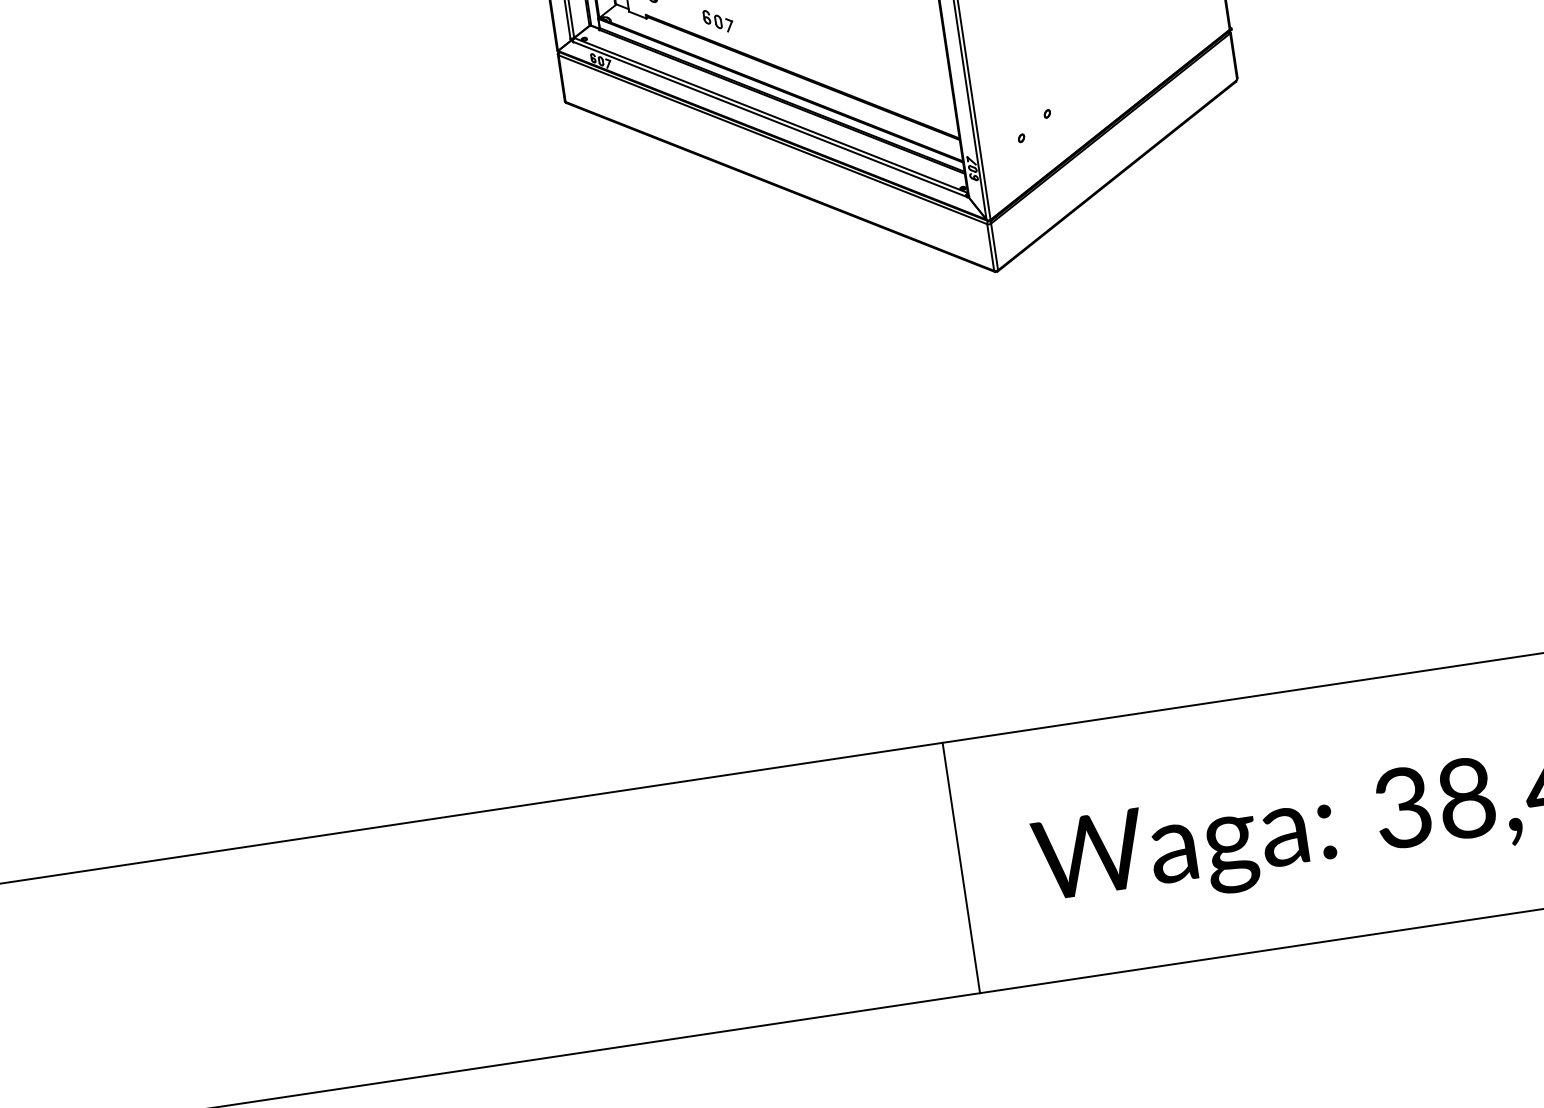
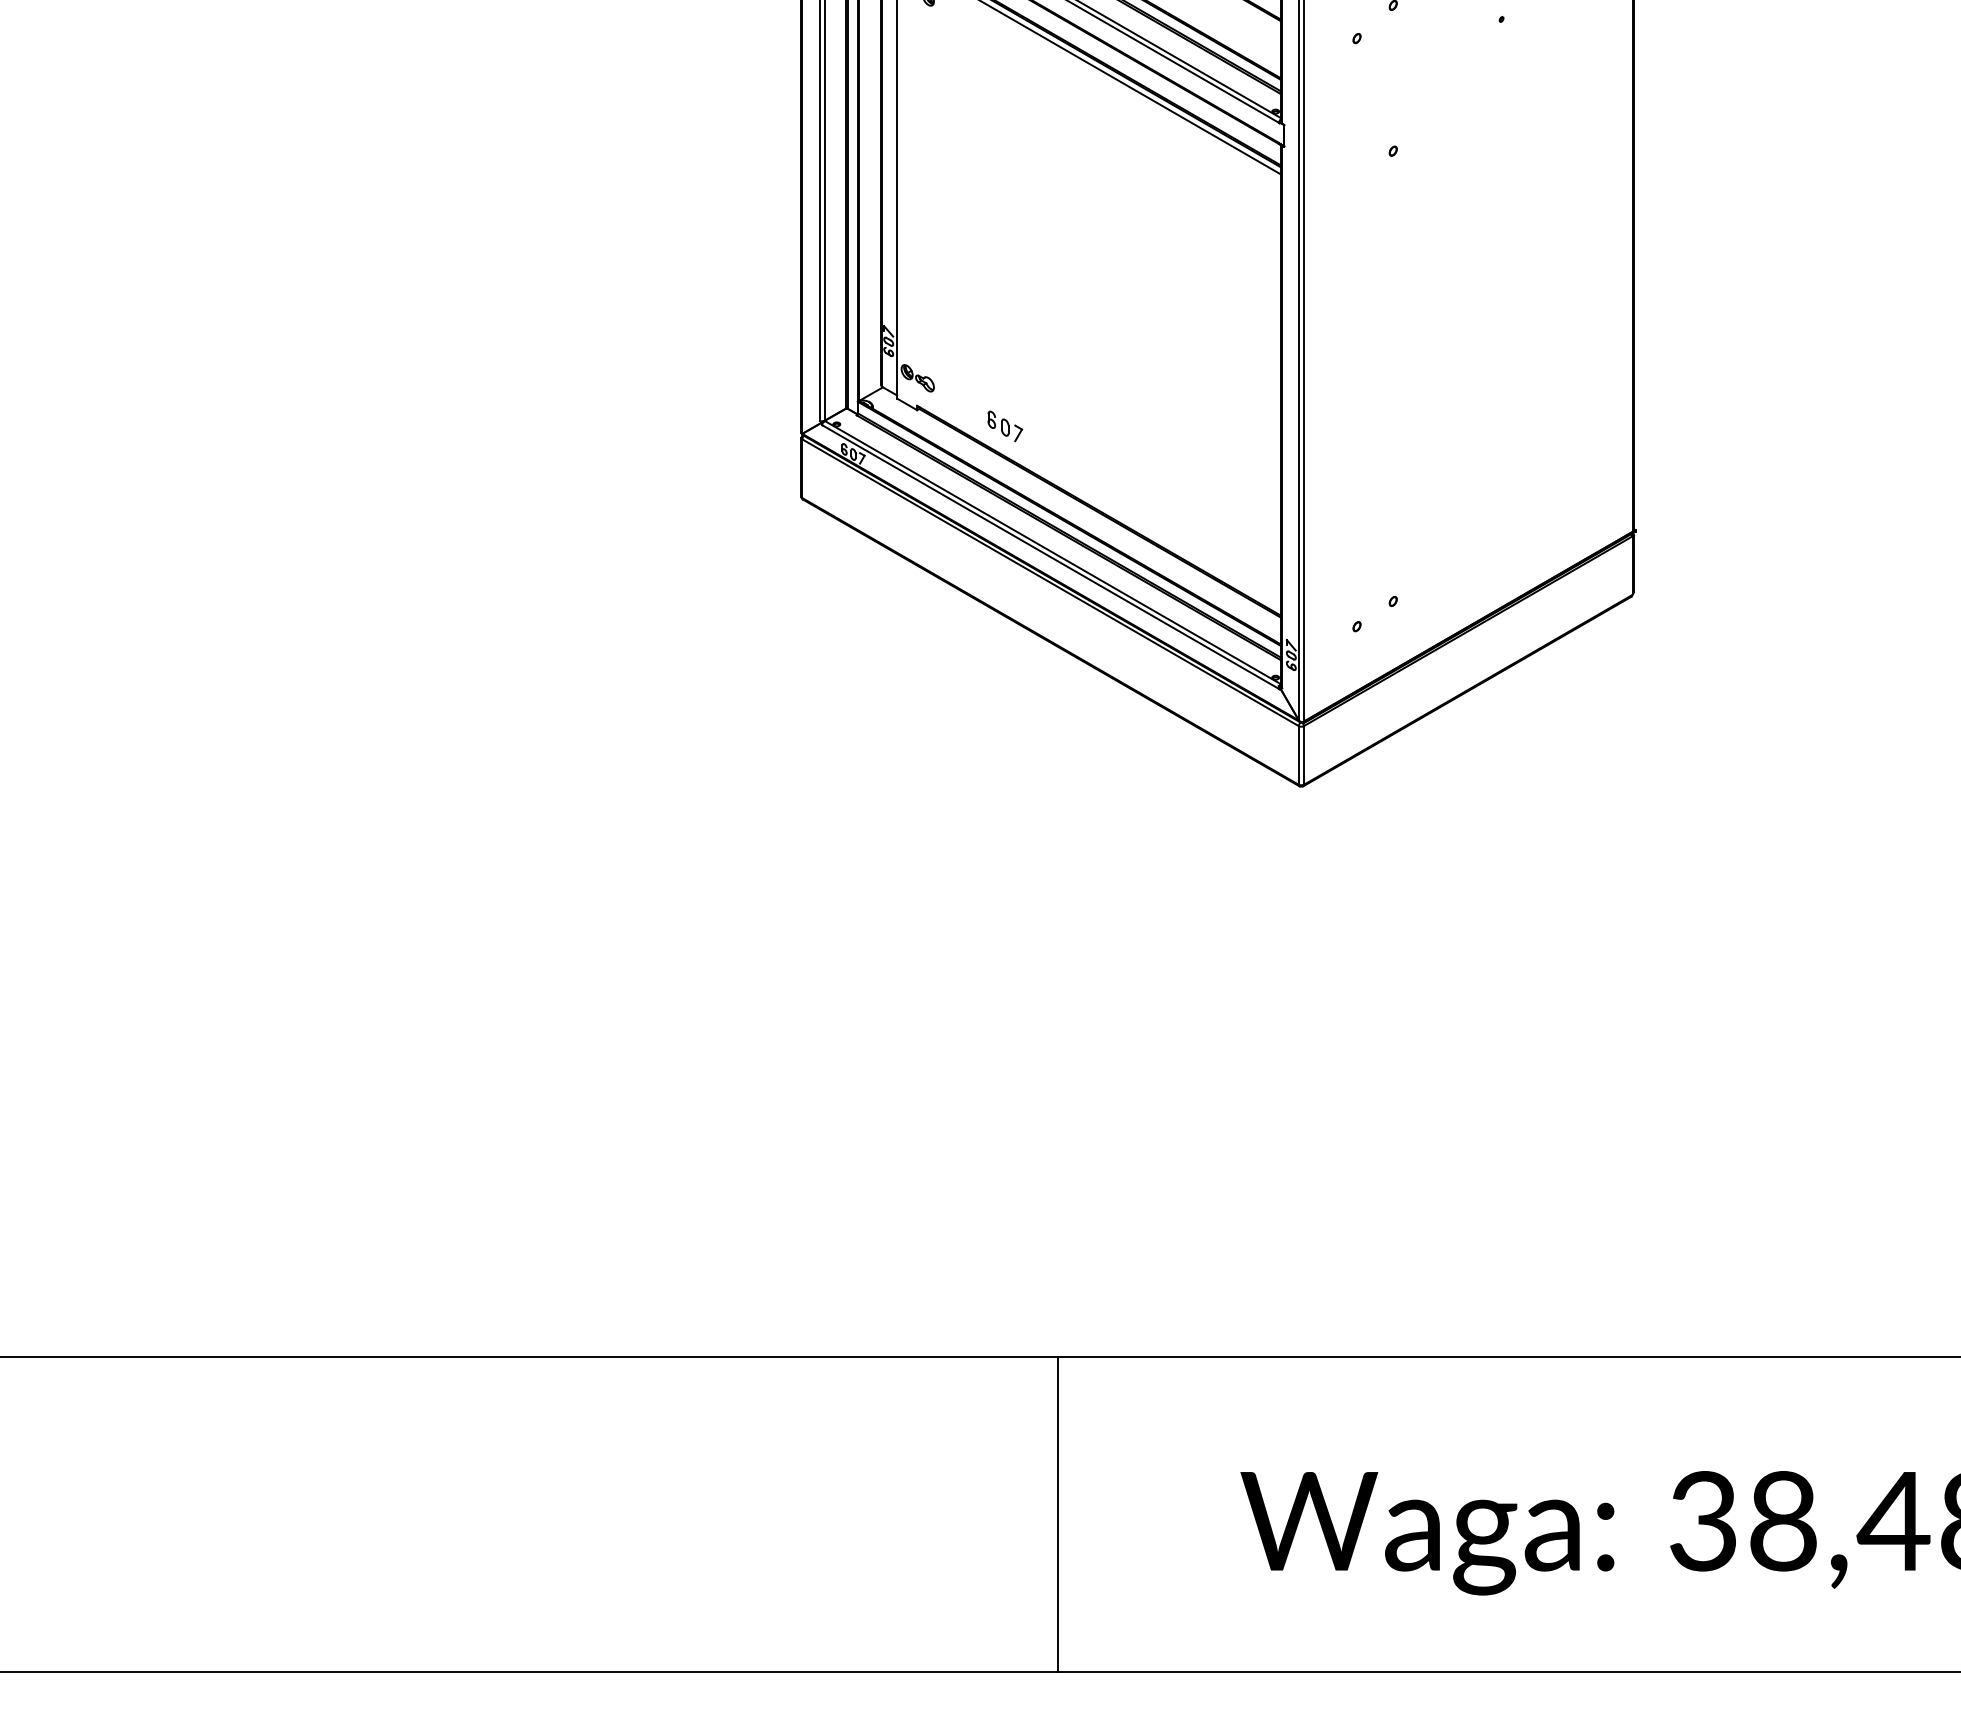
line: (961, 867) -> (1057, 1513), moved

